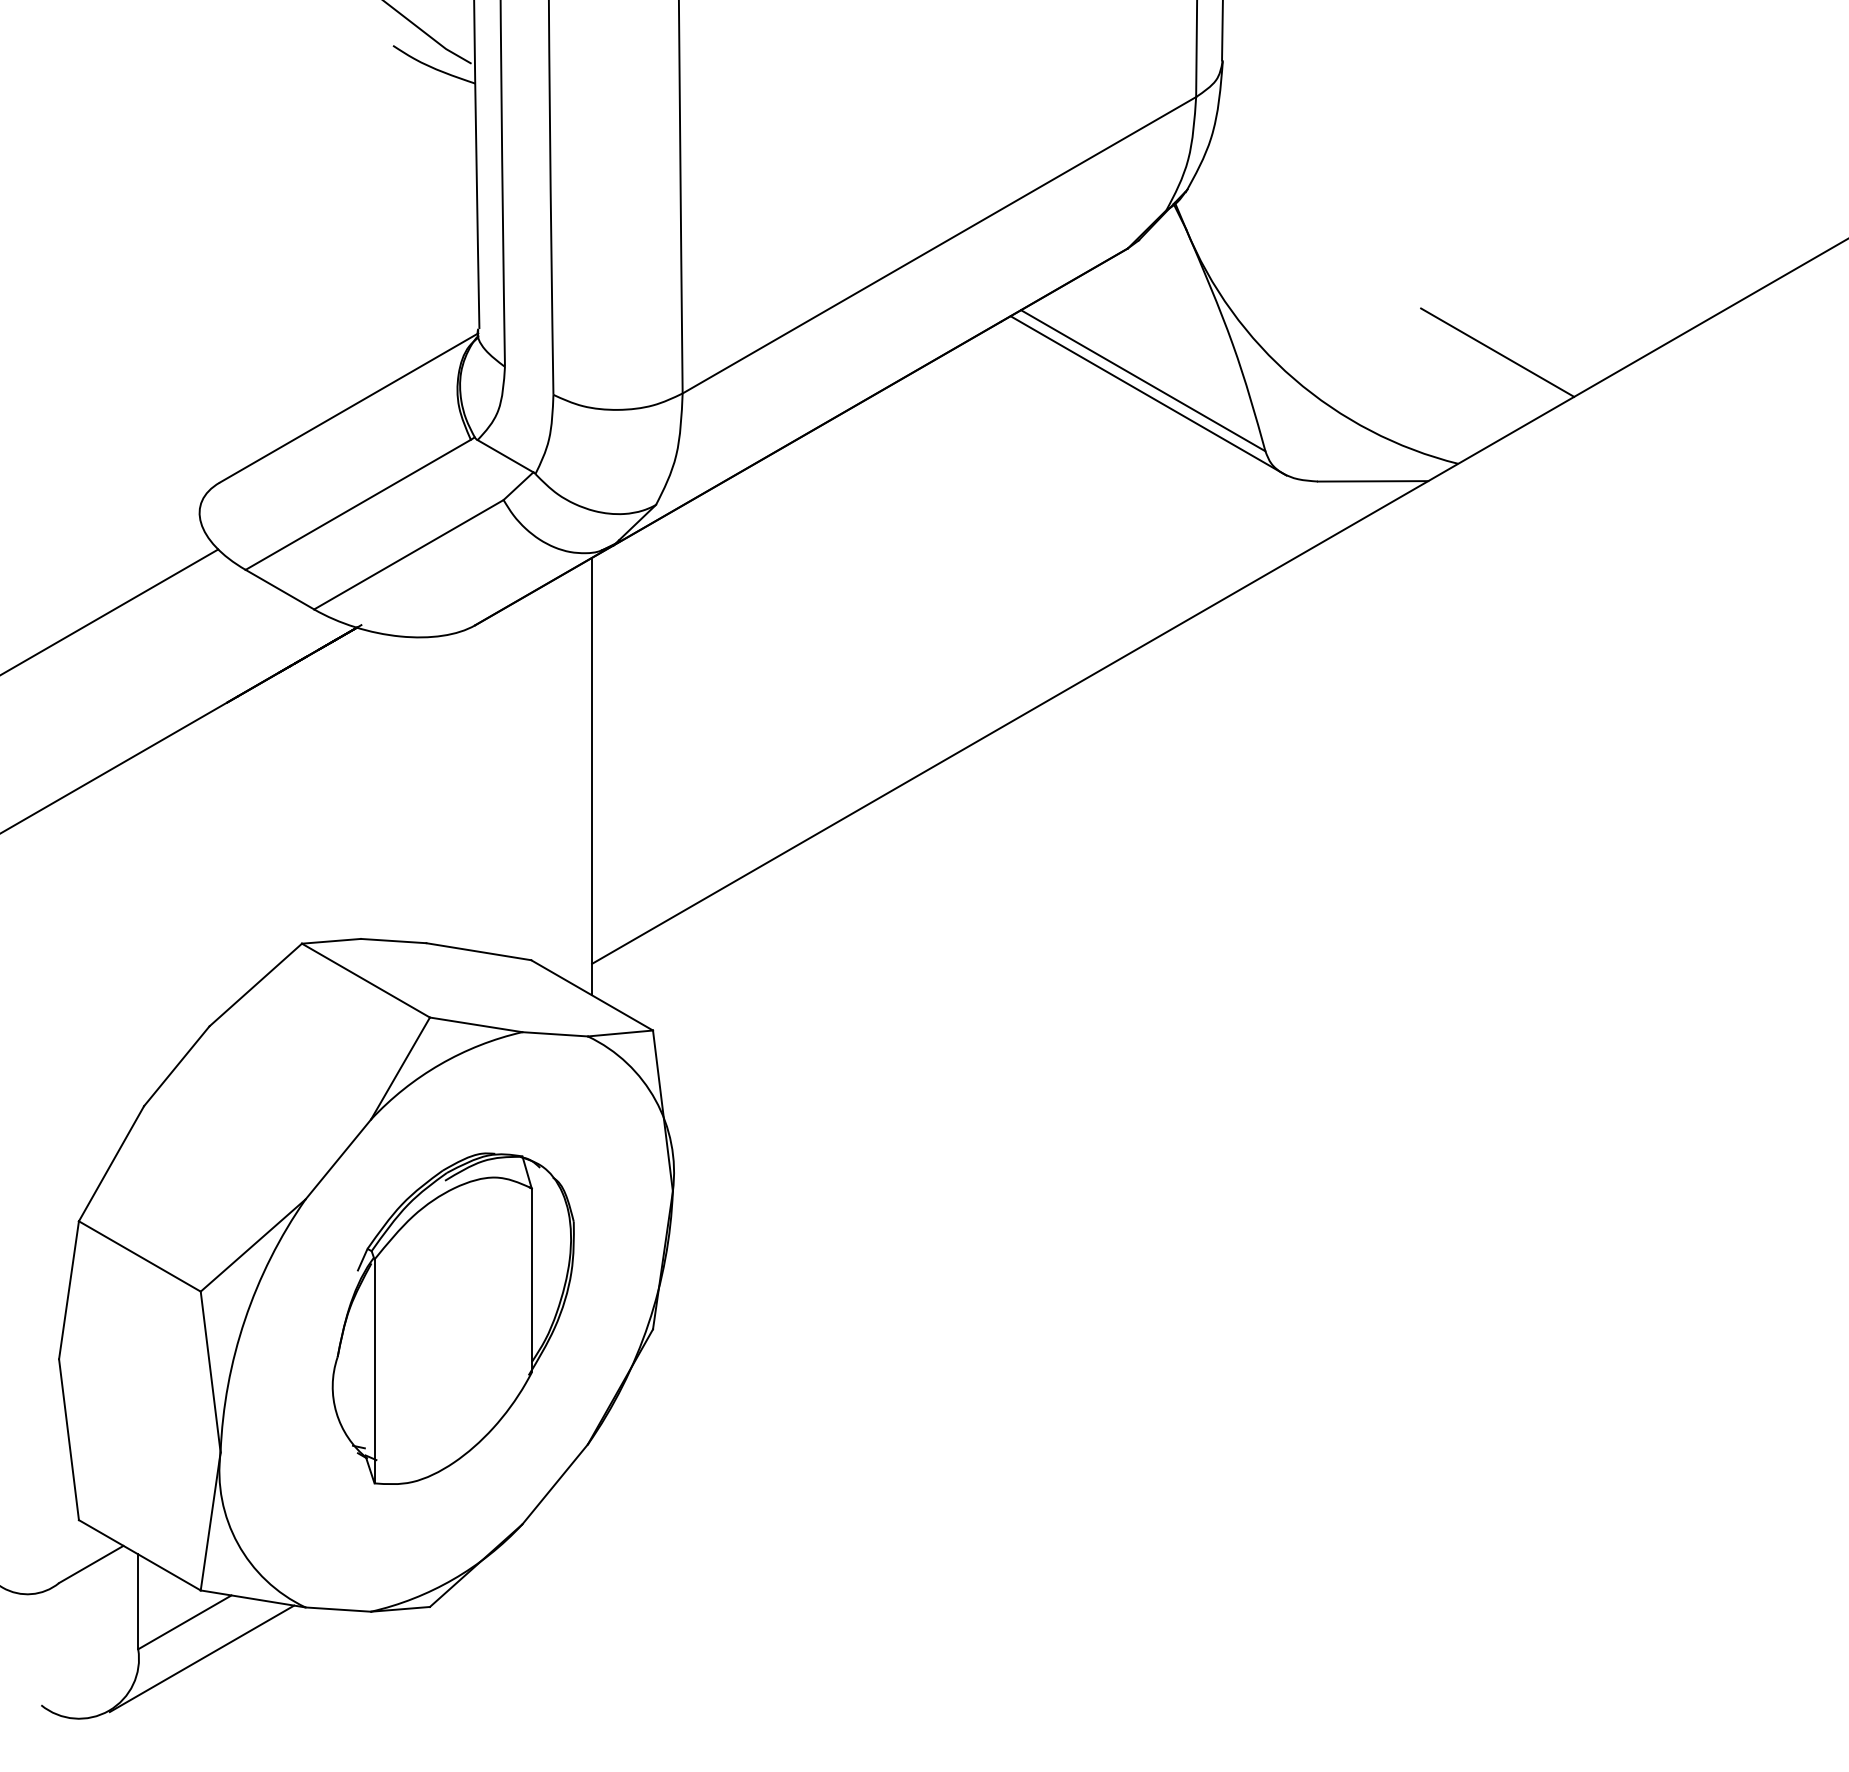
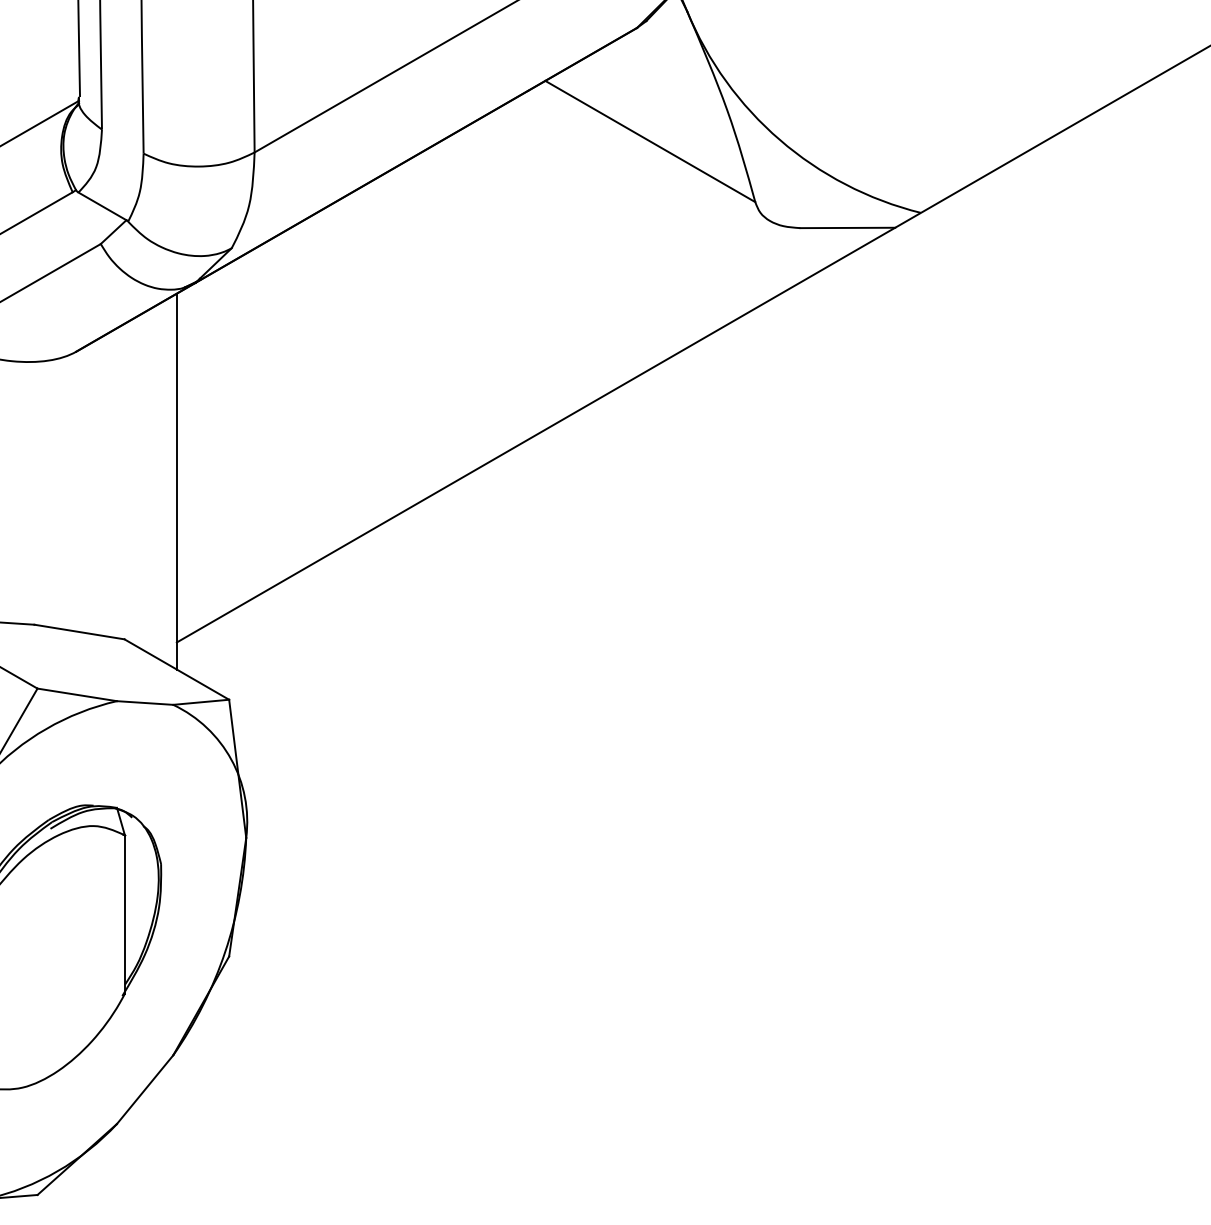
line: (1497, 352) -> (954, 117), removed
line: (1148, 395) -> (654, 154), removed

